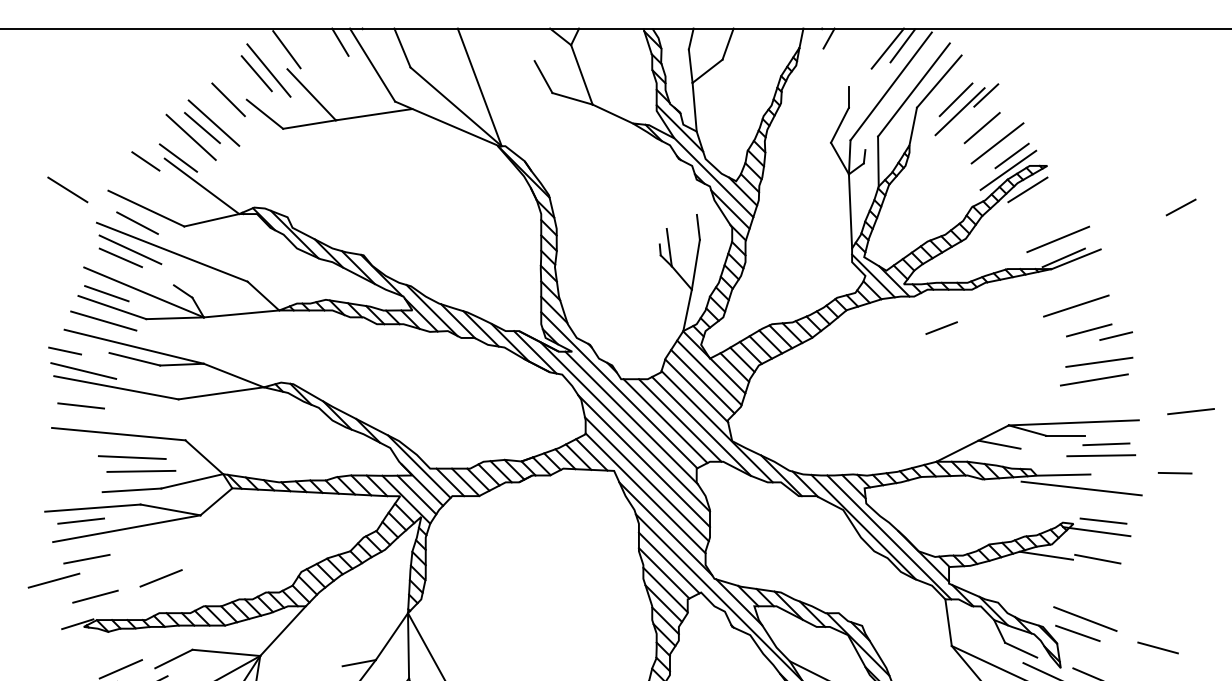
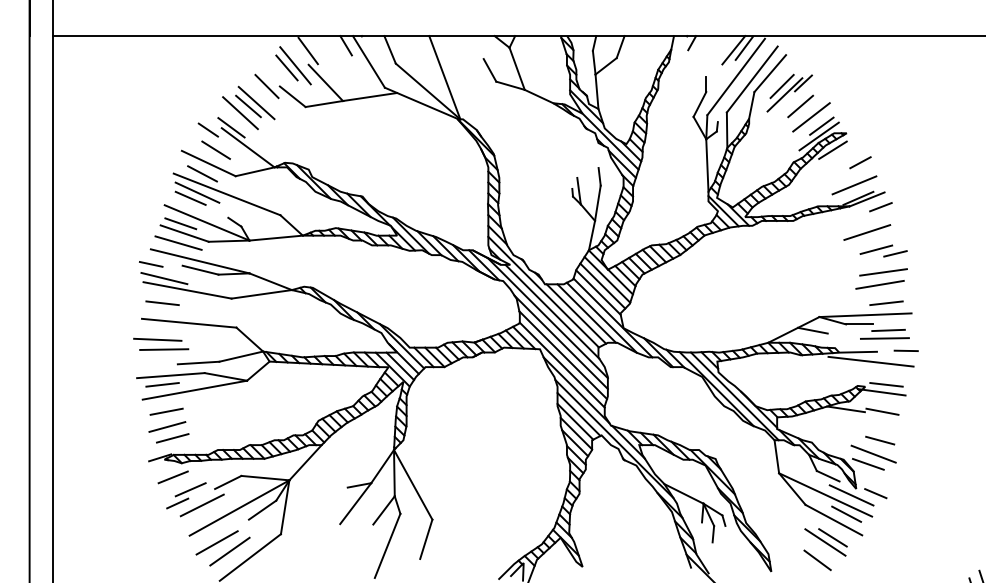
line: (66, 188) -> (215, 149), moved
line: (1181, 207) -> (860, 162), moved
line: (941, 328) -> (880, 207), moved
line: (1191, 410) -> (886, 302), moved
part: (137, 462) -> (161, 343), moved
line: (1174, 472) -> (905, 350), moved
line: (160, 578) -> (172, 477), moved
line: (54, 579) -> (167, 426), moved
line: (1158, 647) -> (880, 440), moved

